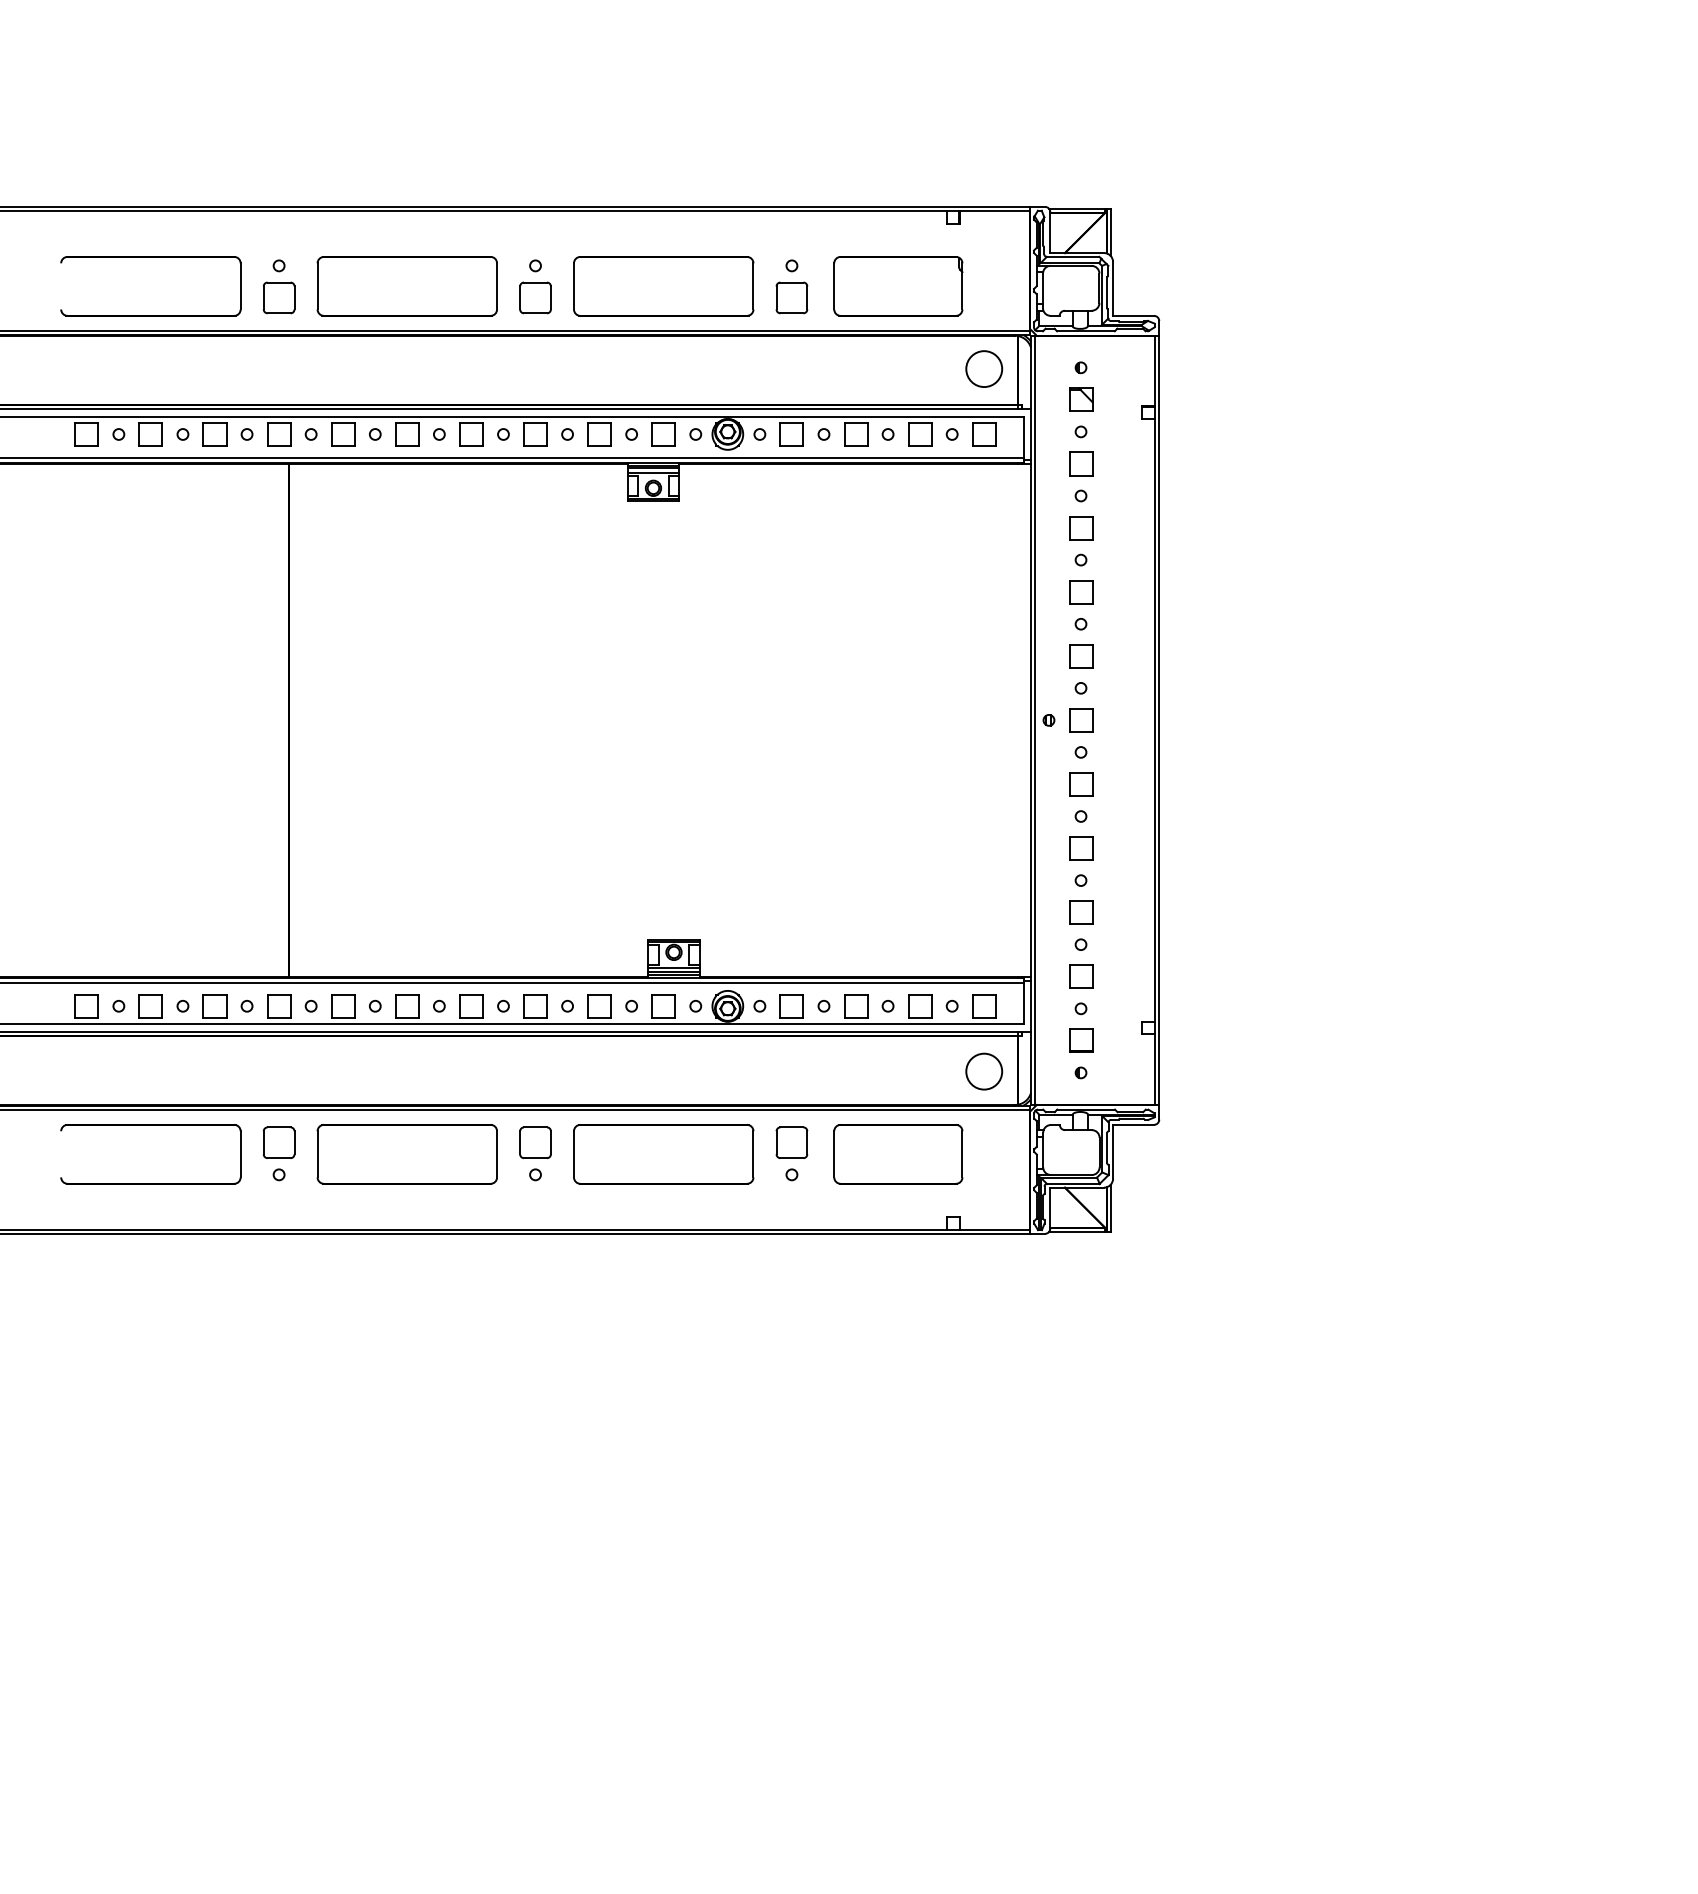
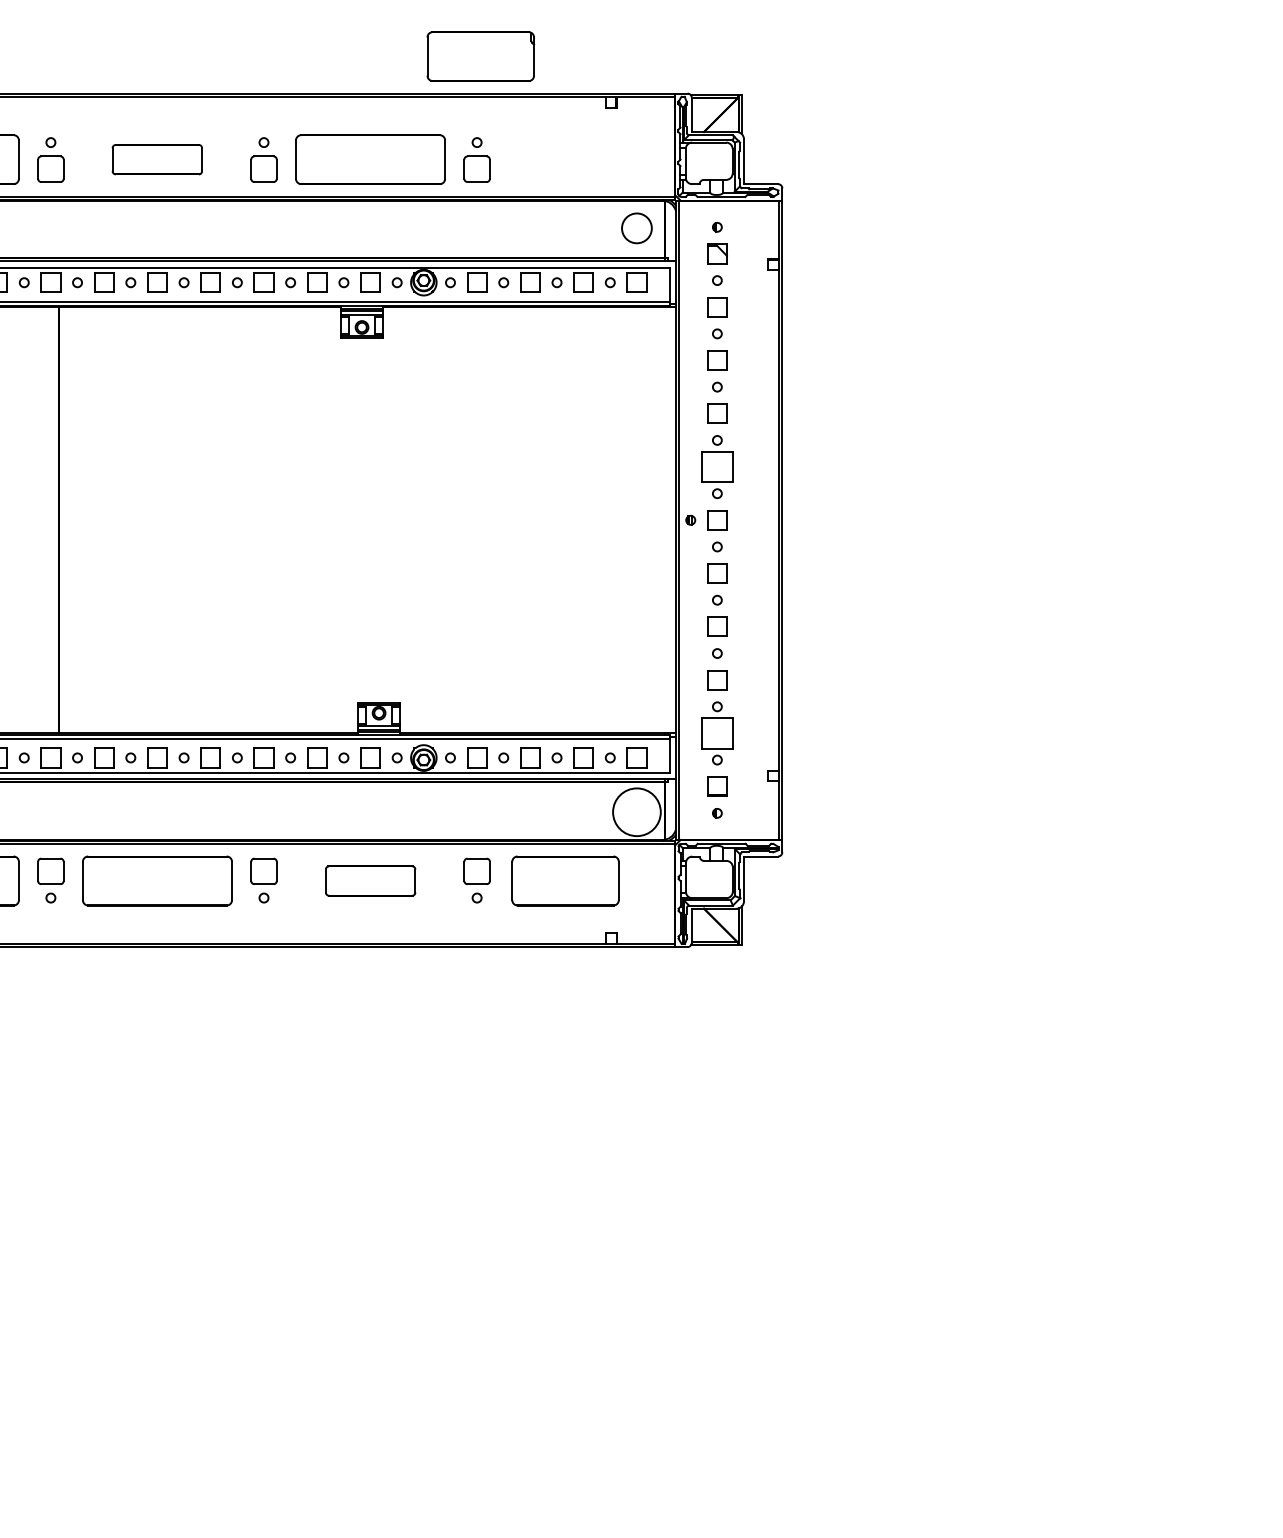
part: (406, 286) -> (156, 159), size x0.6
part: (898, 286) -> (480, 56), moved
part: (1081, 656) -> (717, 467), size x1.6
part: (1081, 976) -> (717, 733), size x1.6
circle: (984, 1071) -> (637, 812), size x1.6
part: (663, 1154) -> (370, 881), size x0.6

